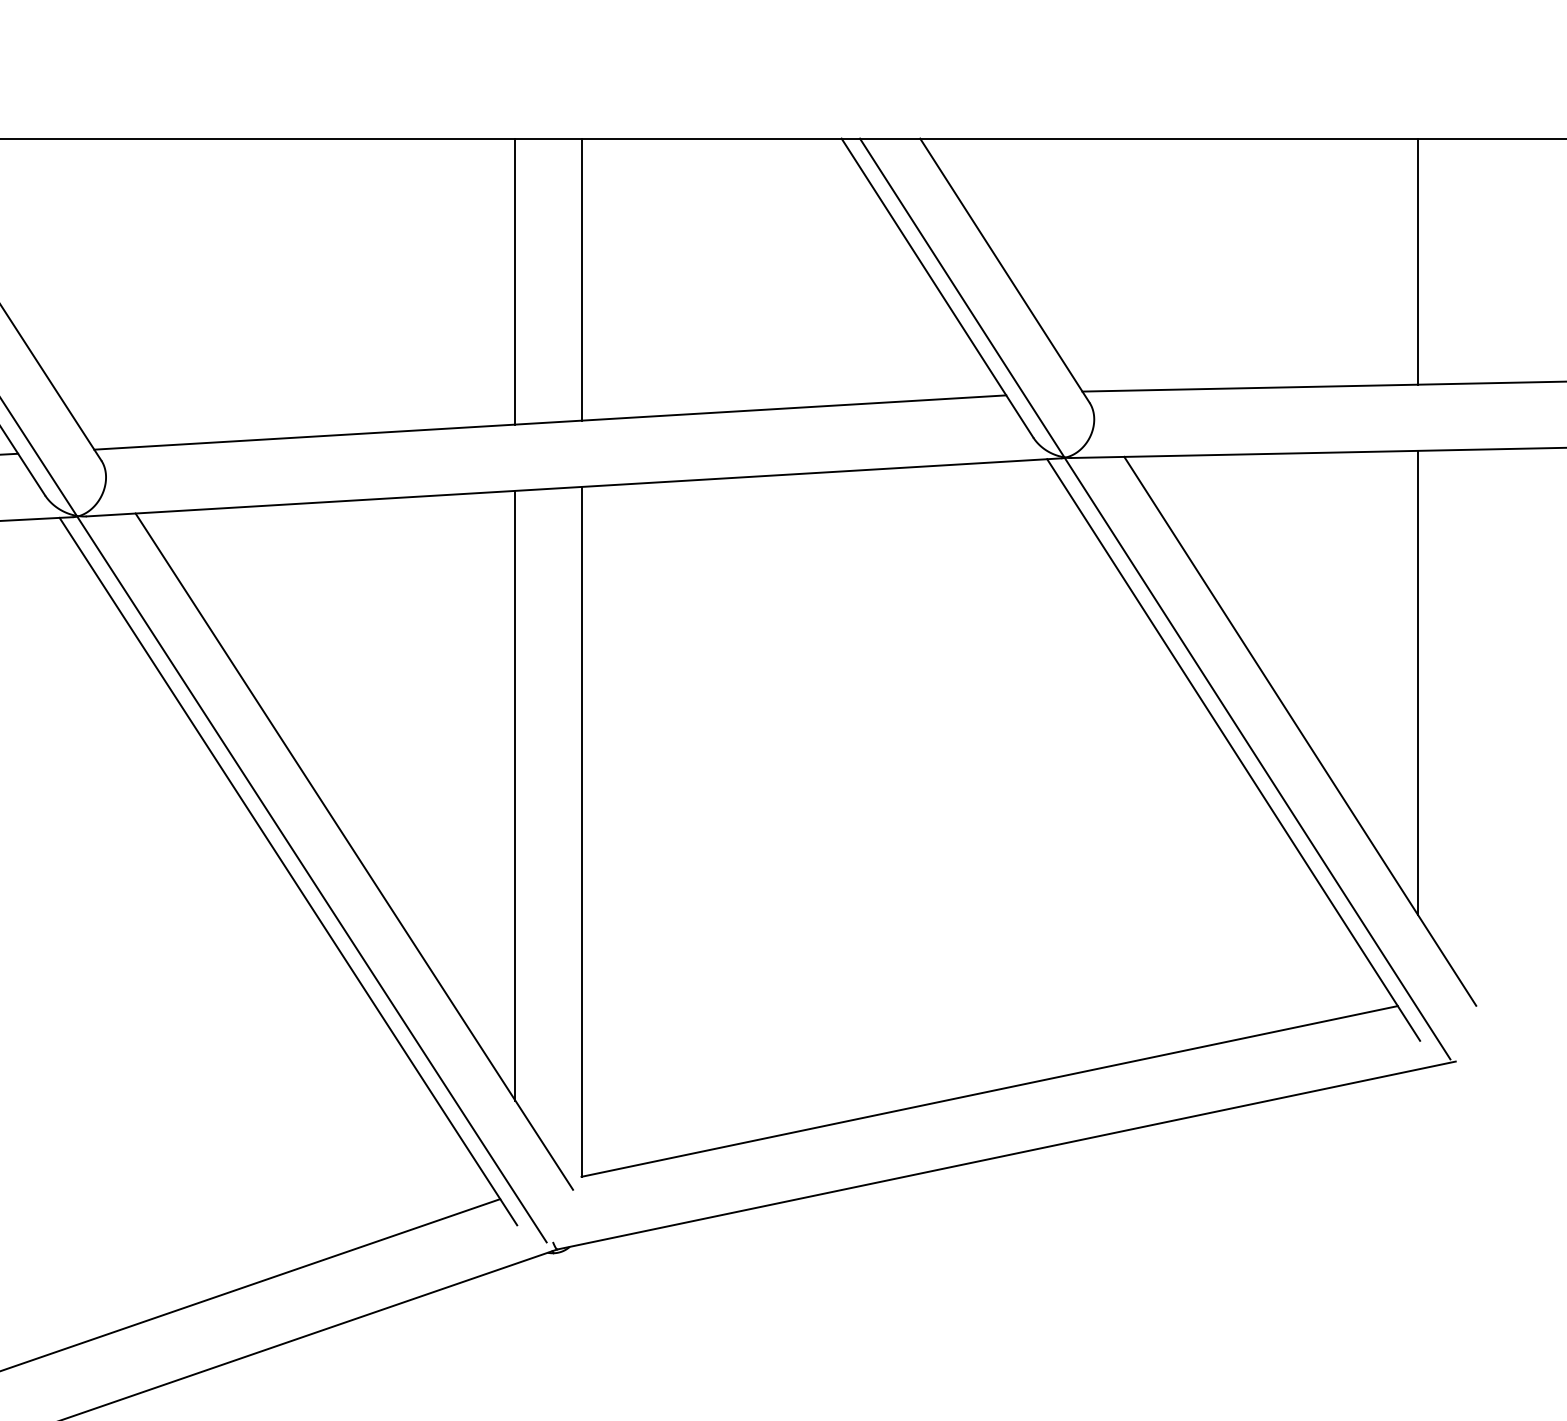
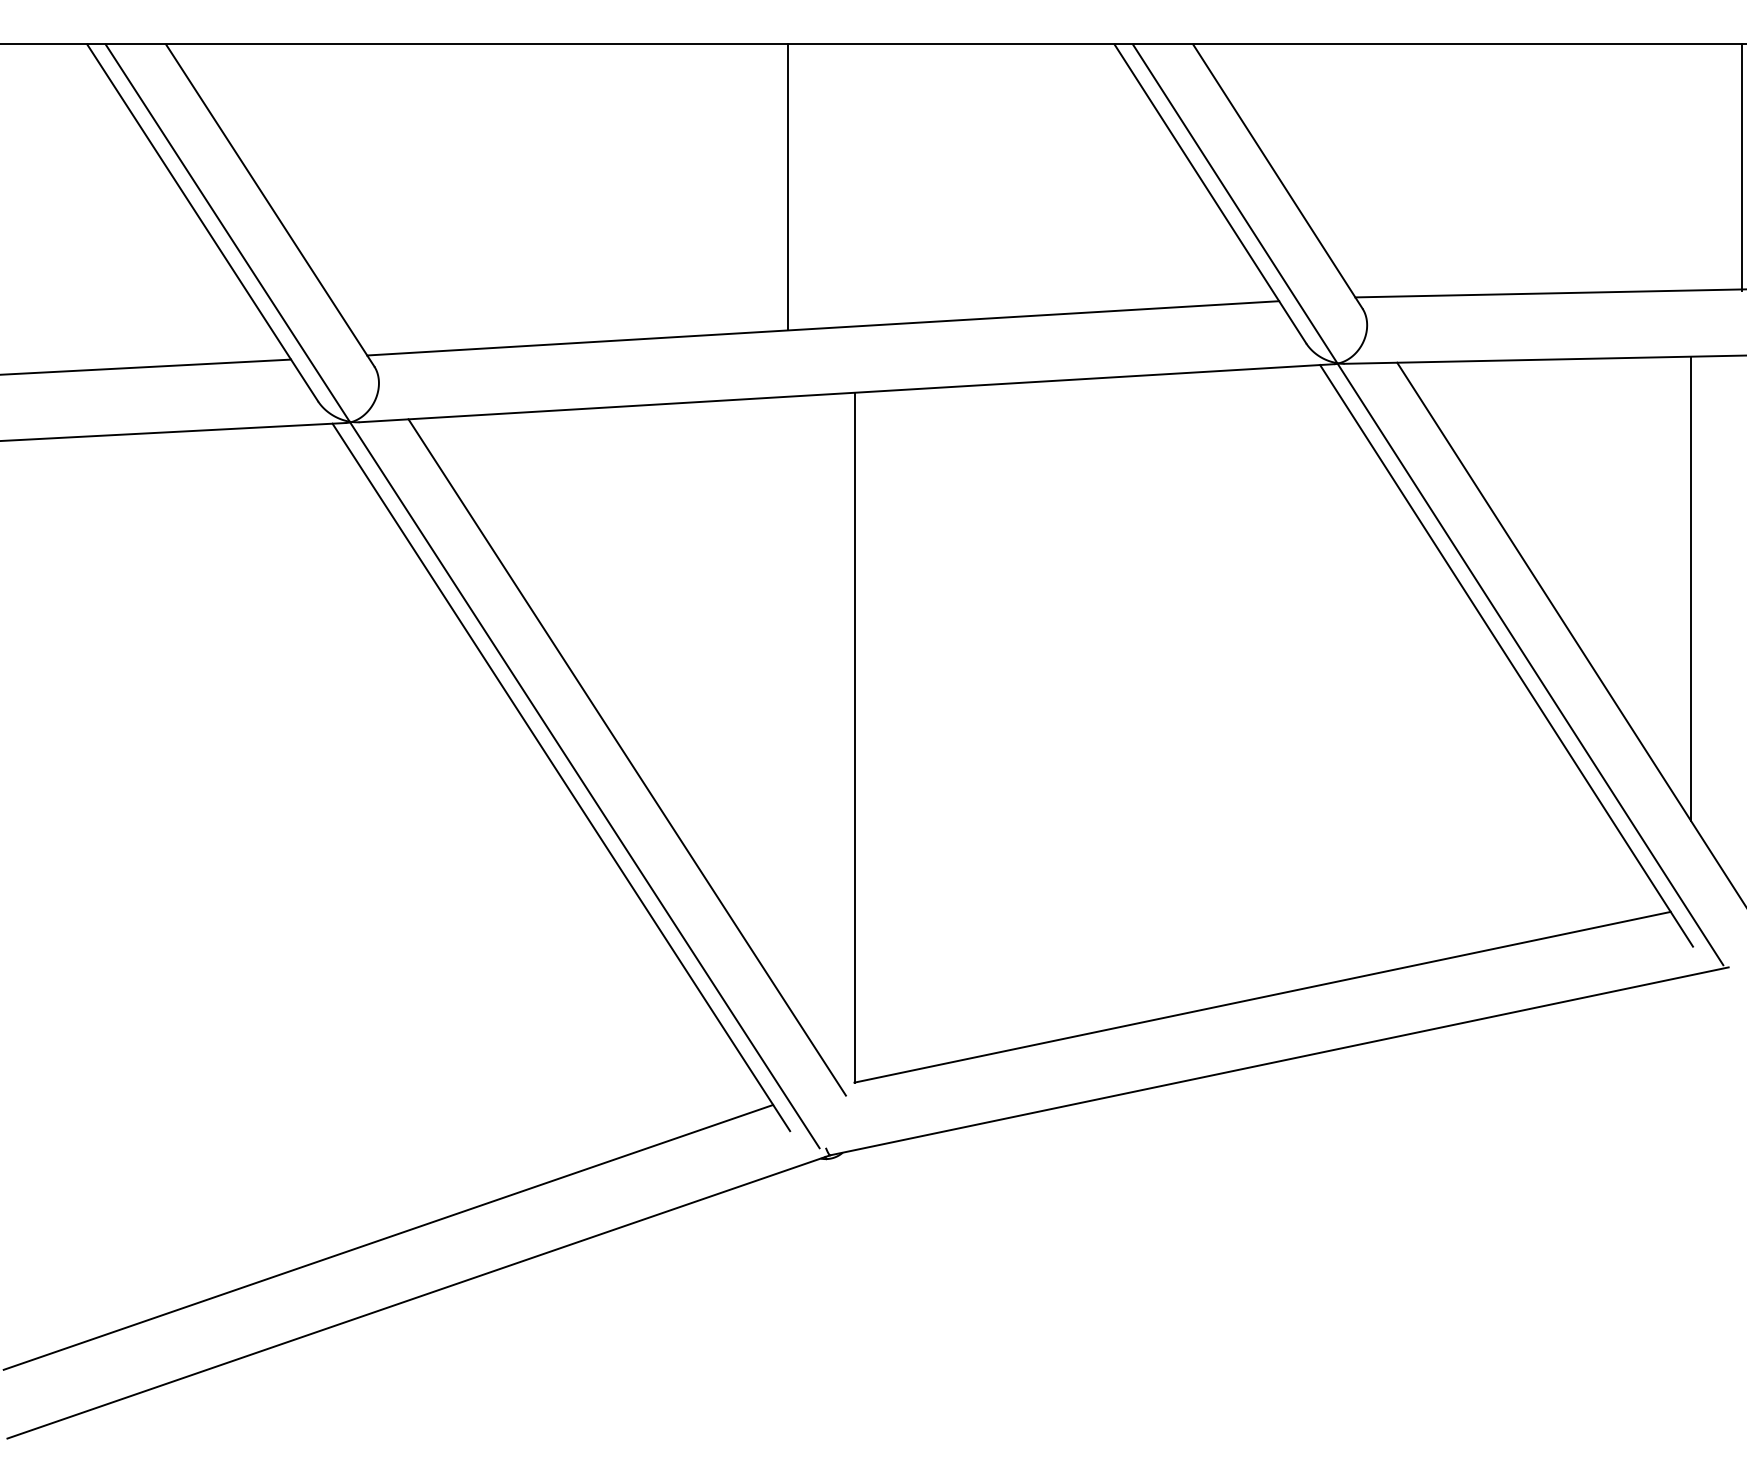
line: (1418, 261) -> (1742, 167), moved
line: (581, 279) -> (854, 185), removed
line: (515, 795) -> (788, 701), removed

